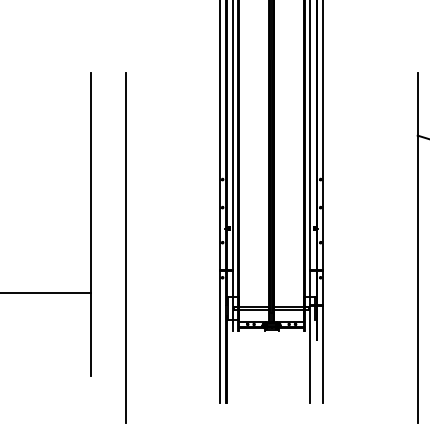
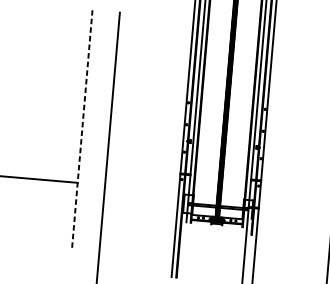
line: (90, 224) -> (82, 129), solid -> dashed

